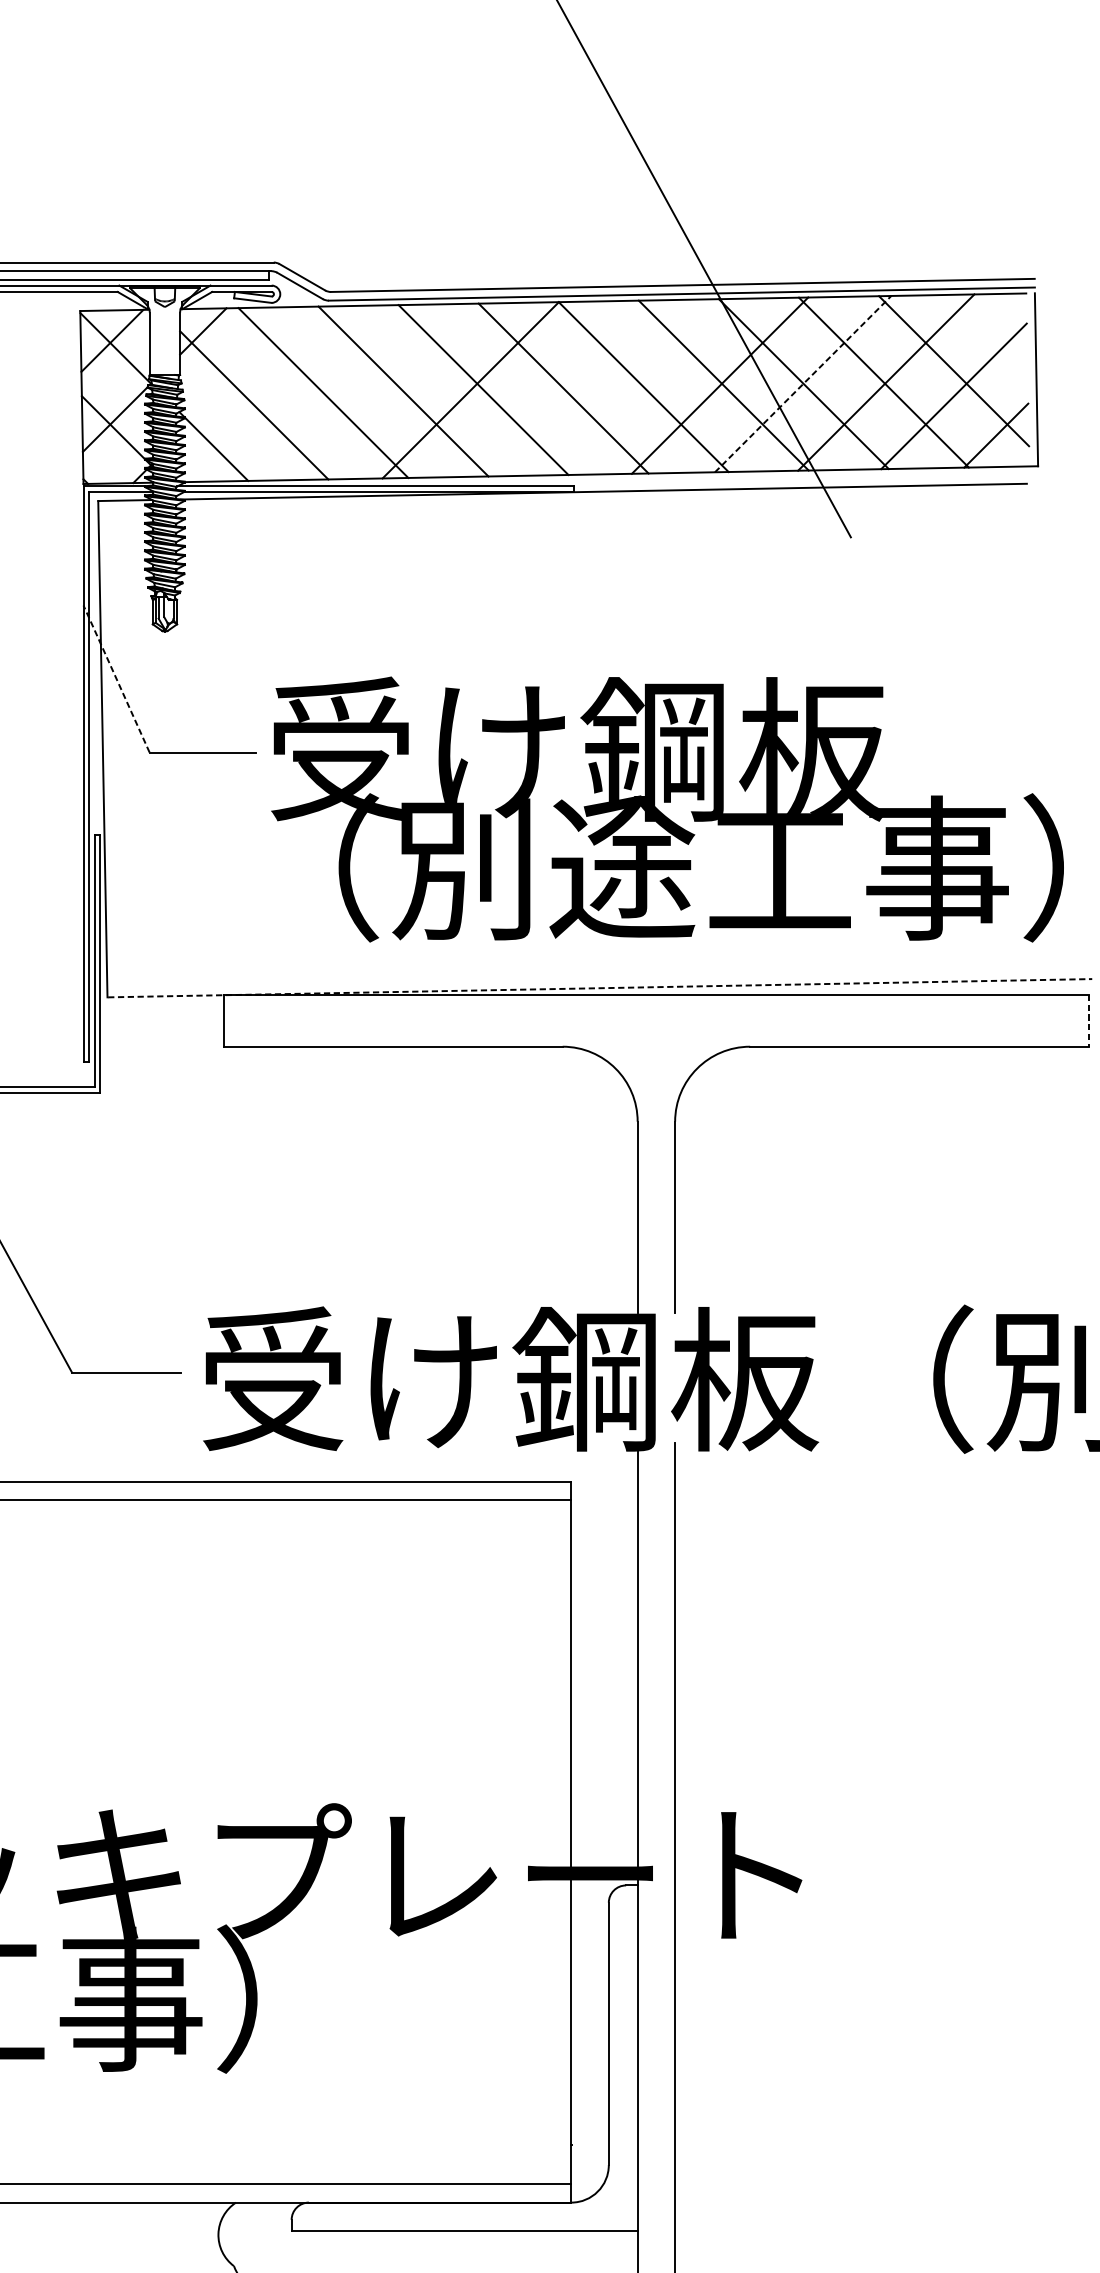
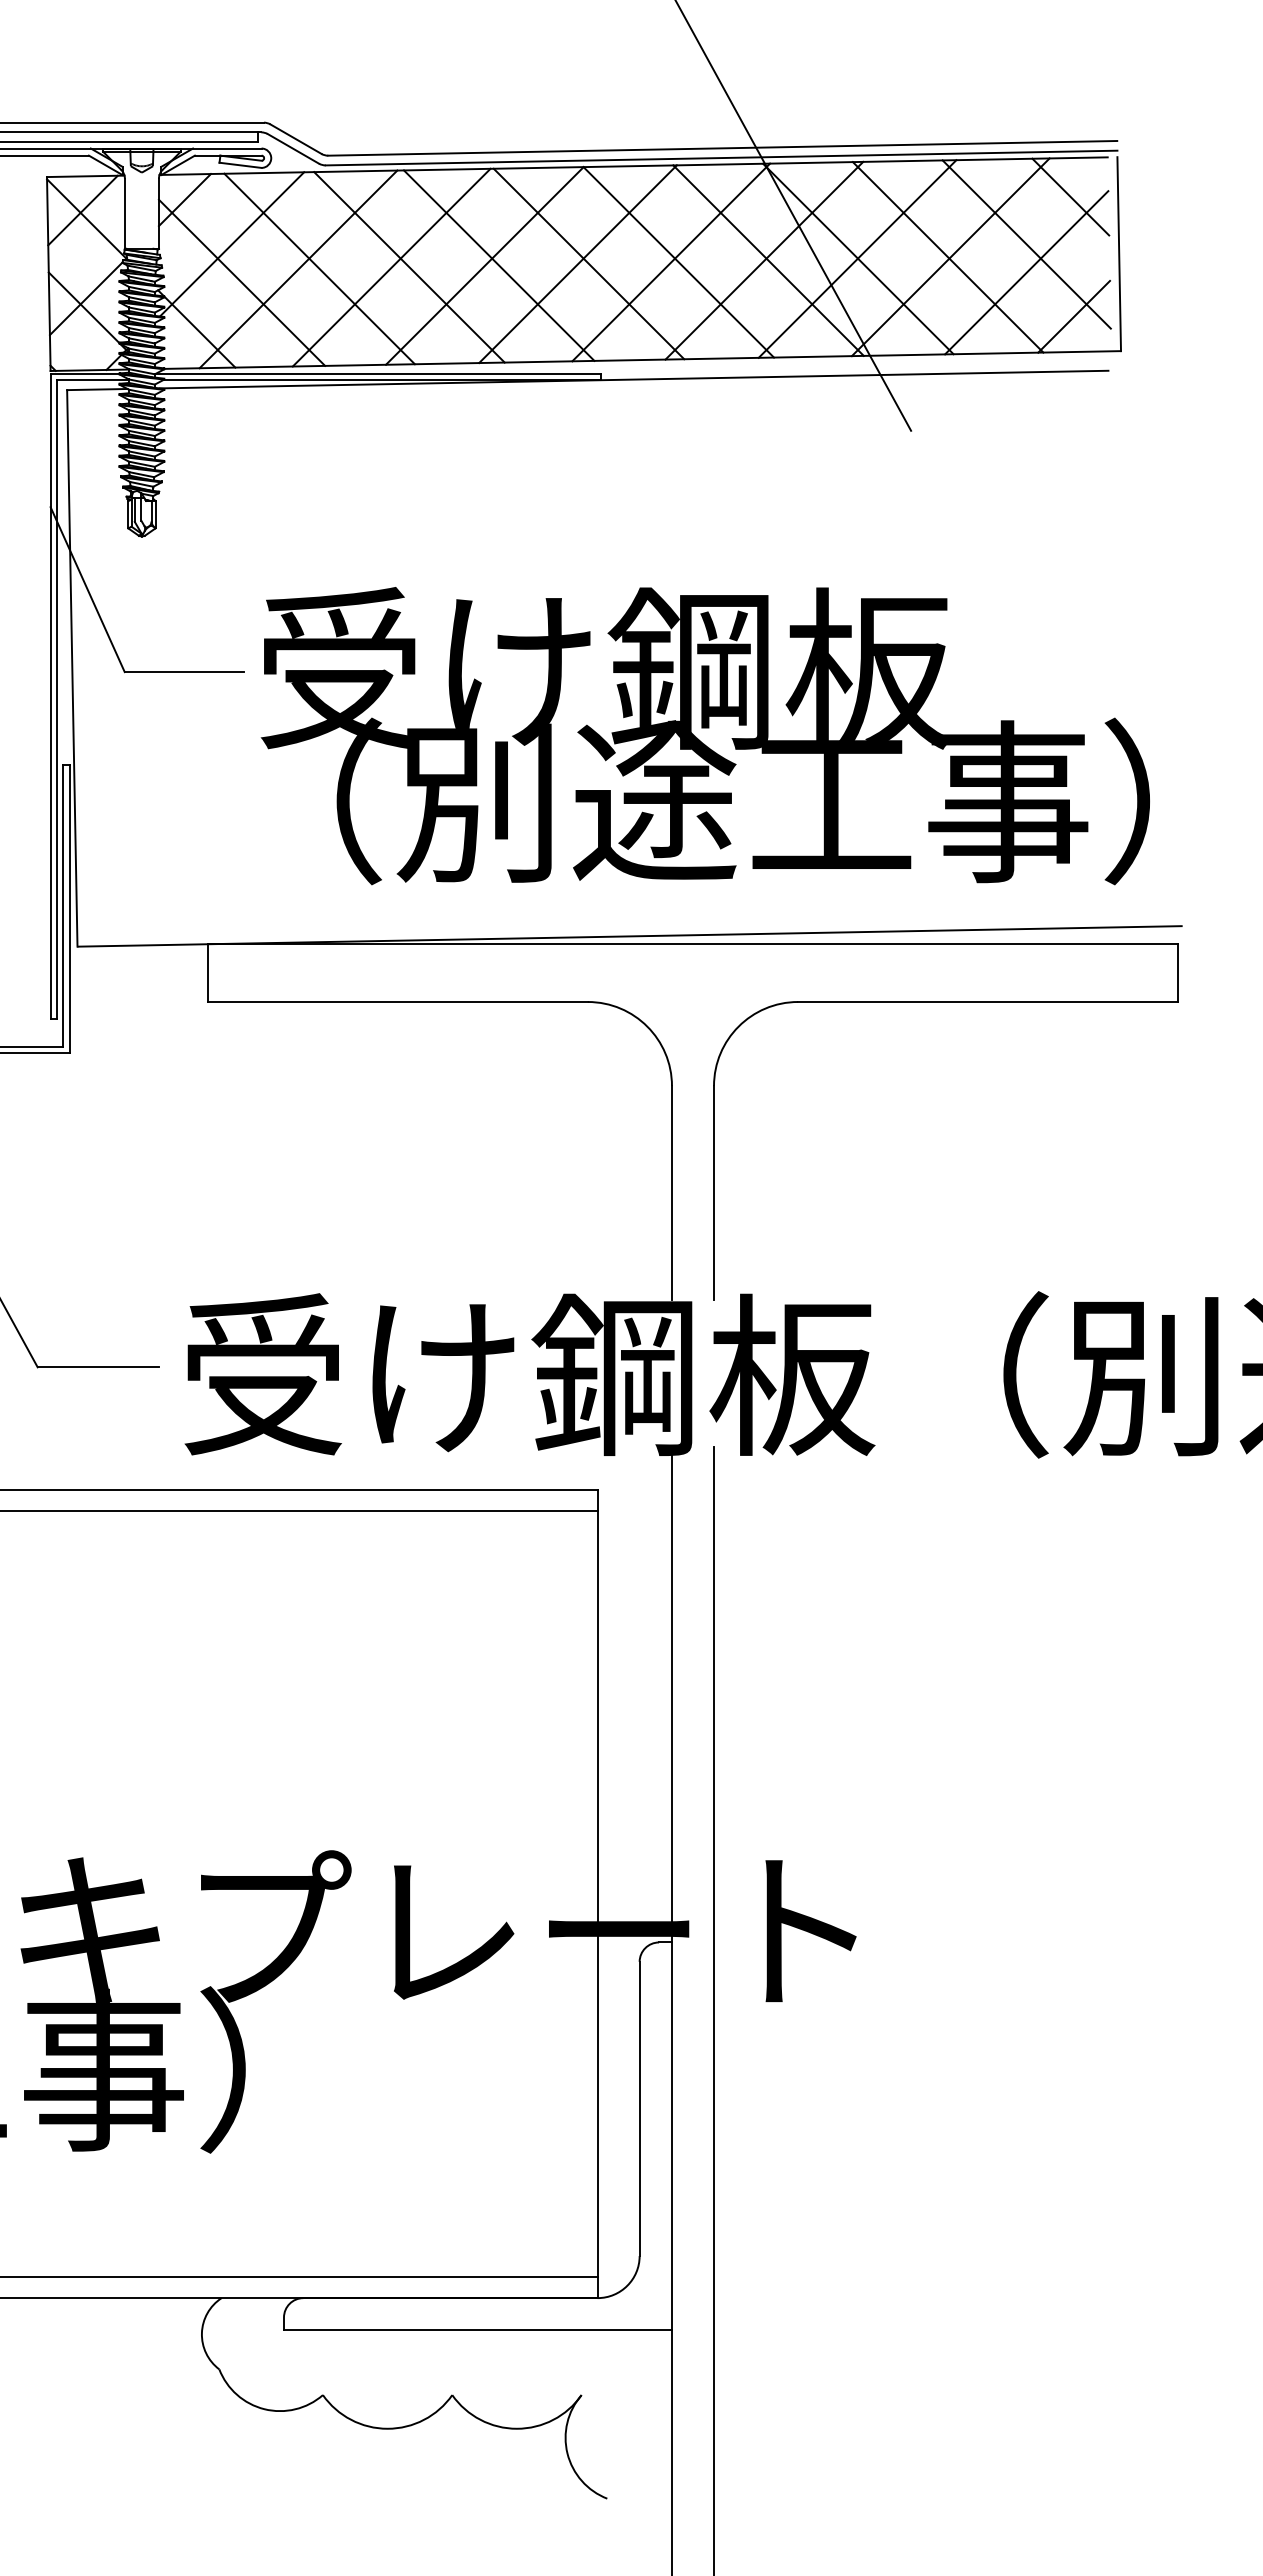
line: (993, 328) -> (1070, 196), added
line: (245, 371) -> (232, 244), added
line: (803, 384) -> (857, 259), dashed -> solid
line: (637, 387) -> (671, 262), added
line: (553, 389) -> (577, 264), added
line: (387, 391) -> (391, 267), added
line: (304, 393) -> (298, 269), added
line: (116, 678) -> (87, 589), dashed -> solid
line: (599, 988) -> (629, 936), dashed -> solid
line: (1088, 1021) -> (1177, 973), dashed -> solid

